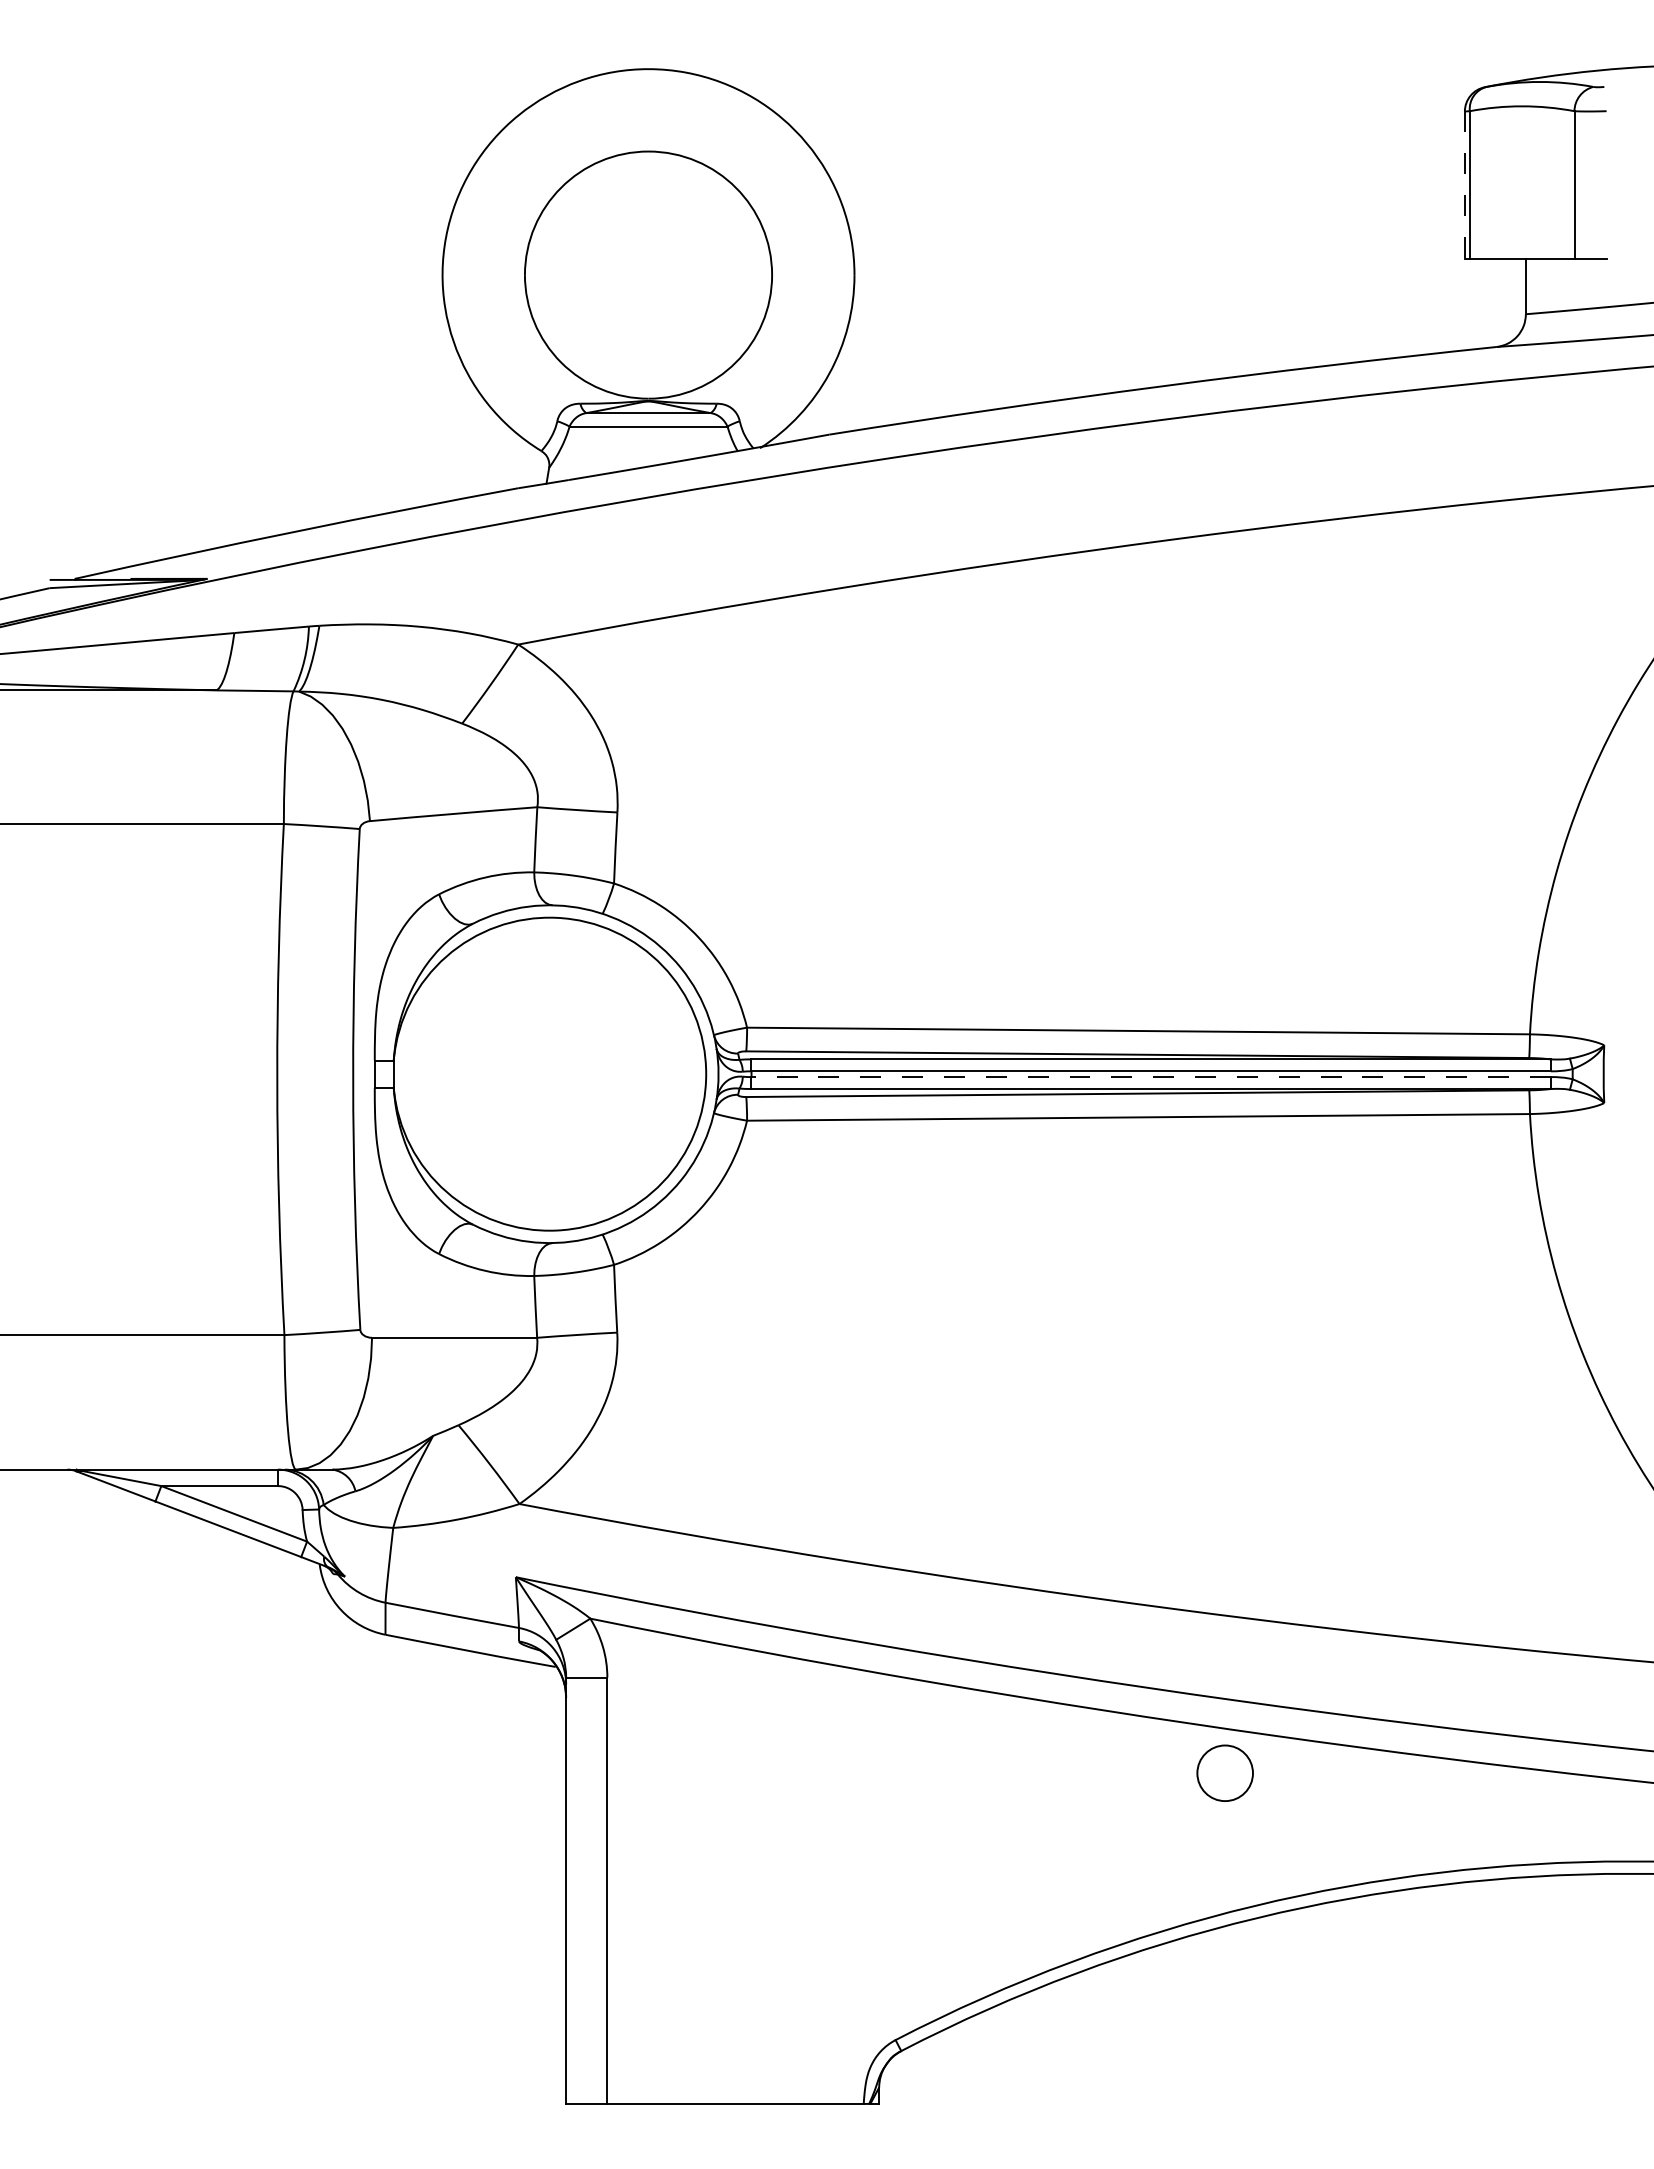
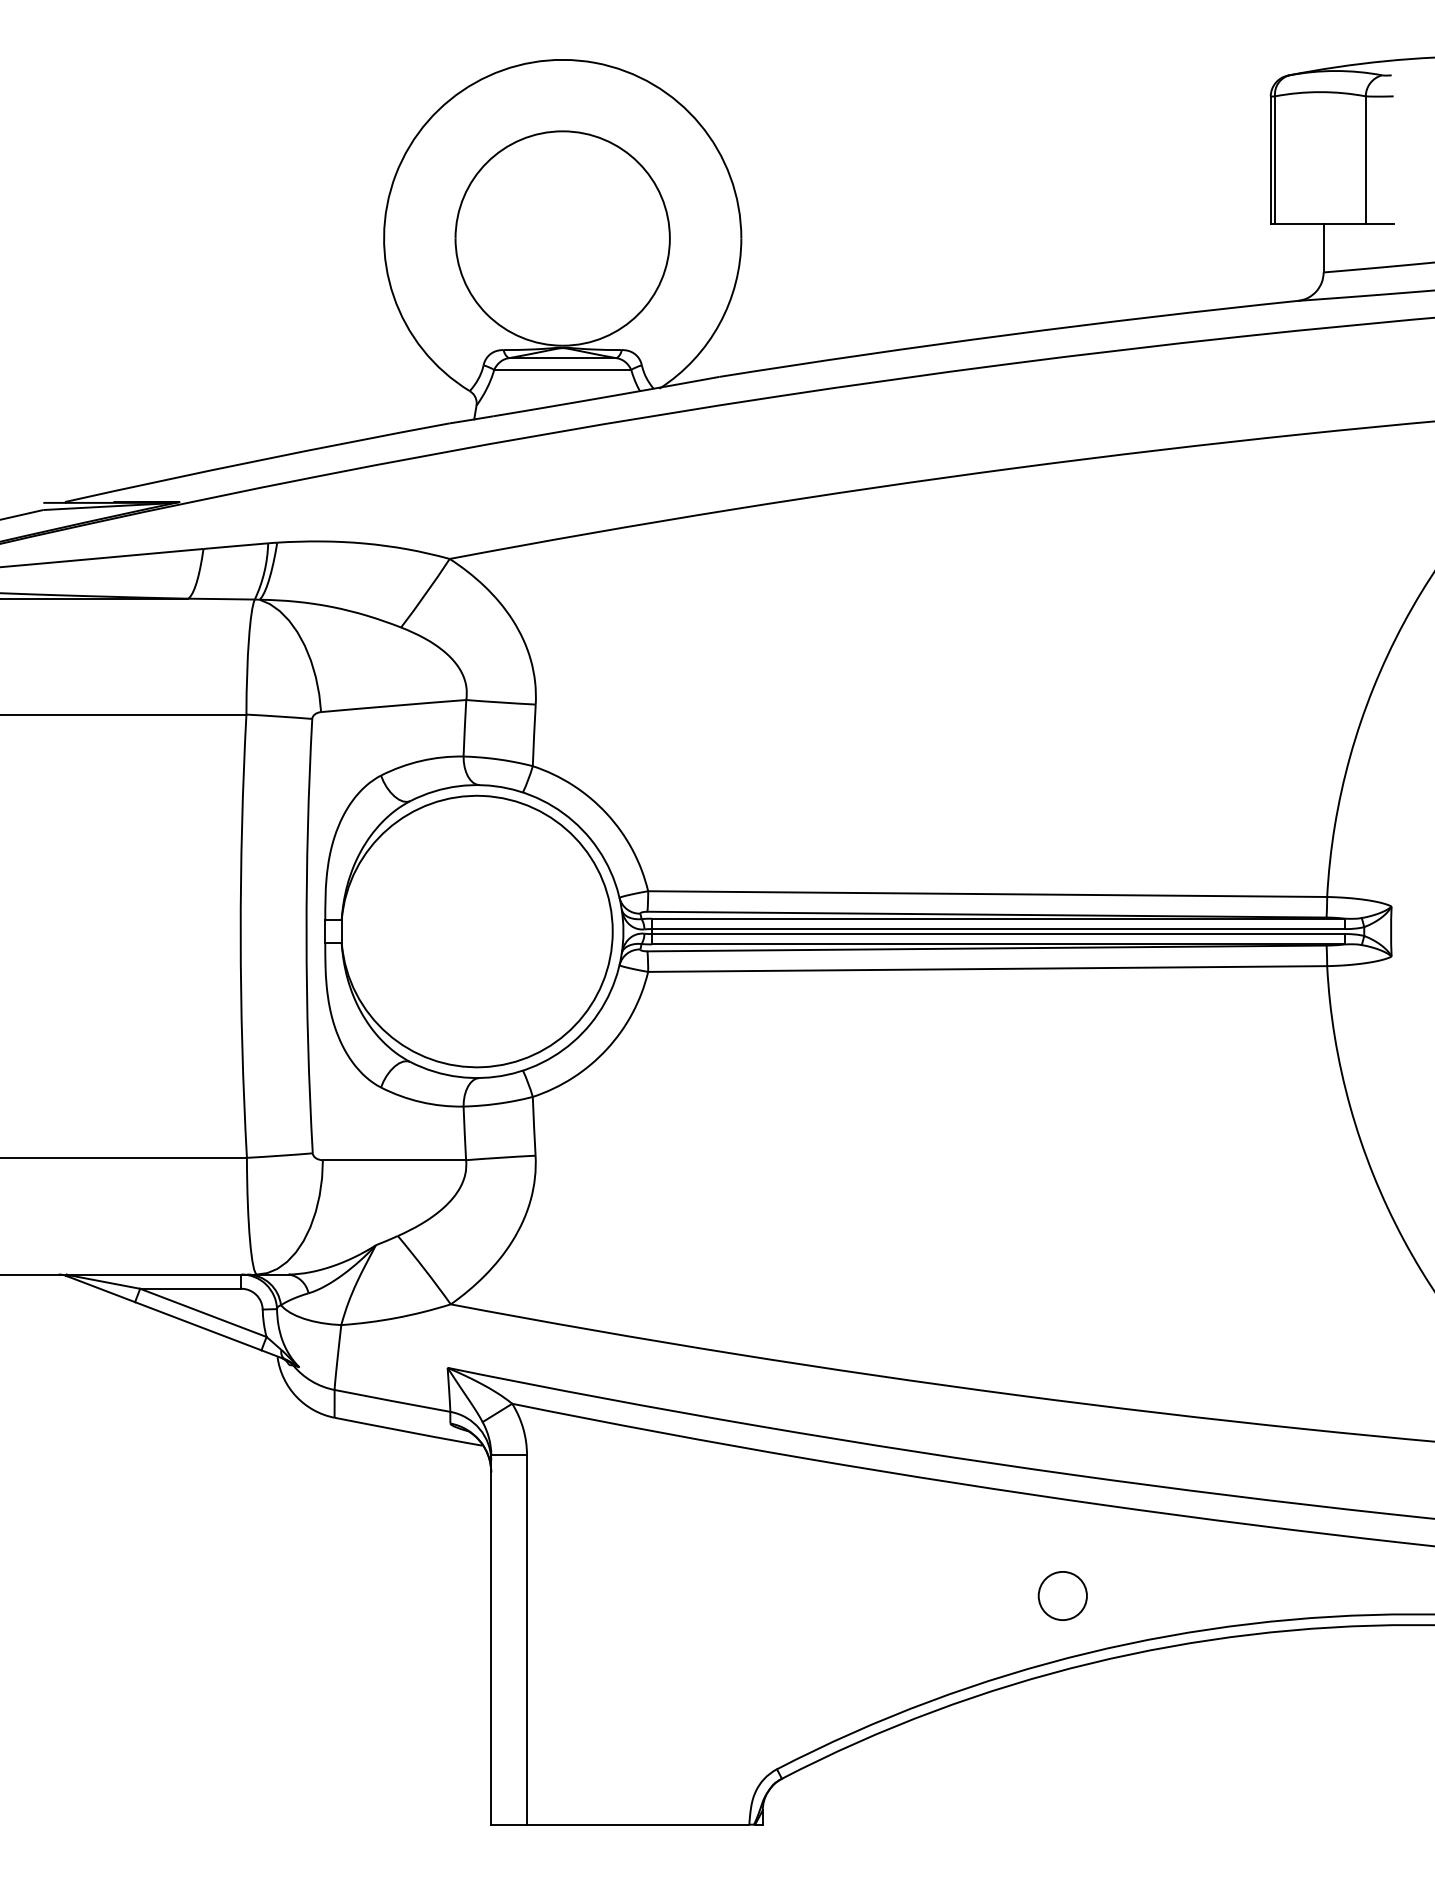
line: (1464, 185) -> (1270, 160), dashed -> solid
line: (1151, 1077) -> (998, 934), dashed -> solid
circle: (1224, 1772) -> (1062, 1595), moved

